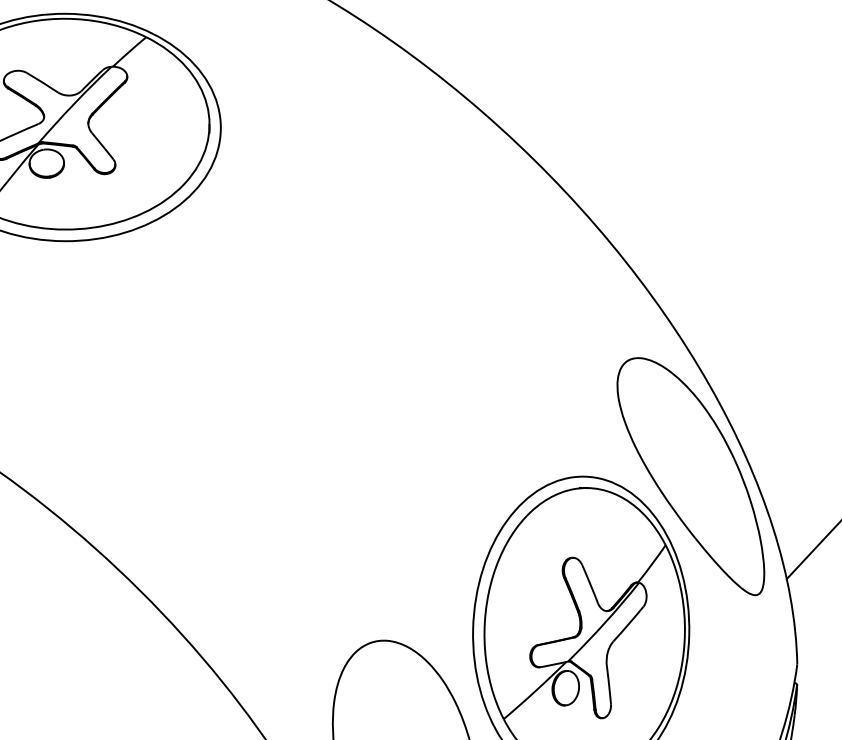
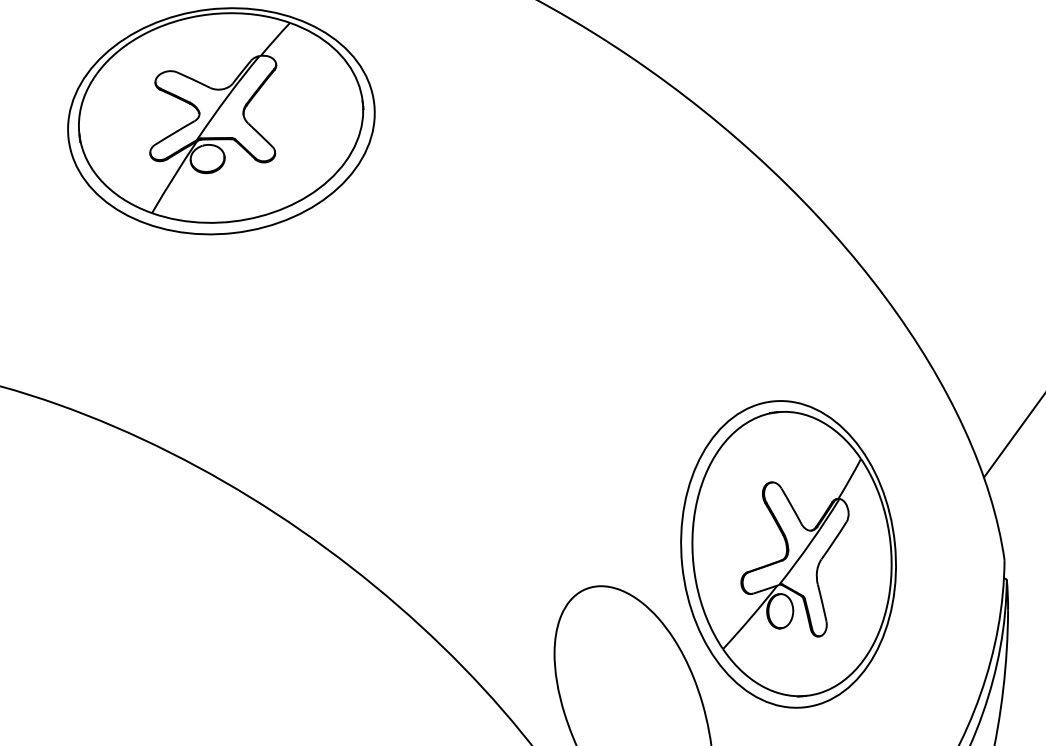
part: (691, 475) -> (877, 387), removed

